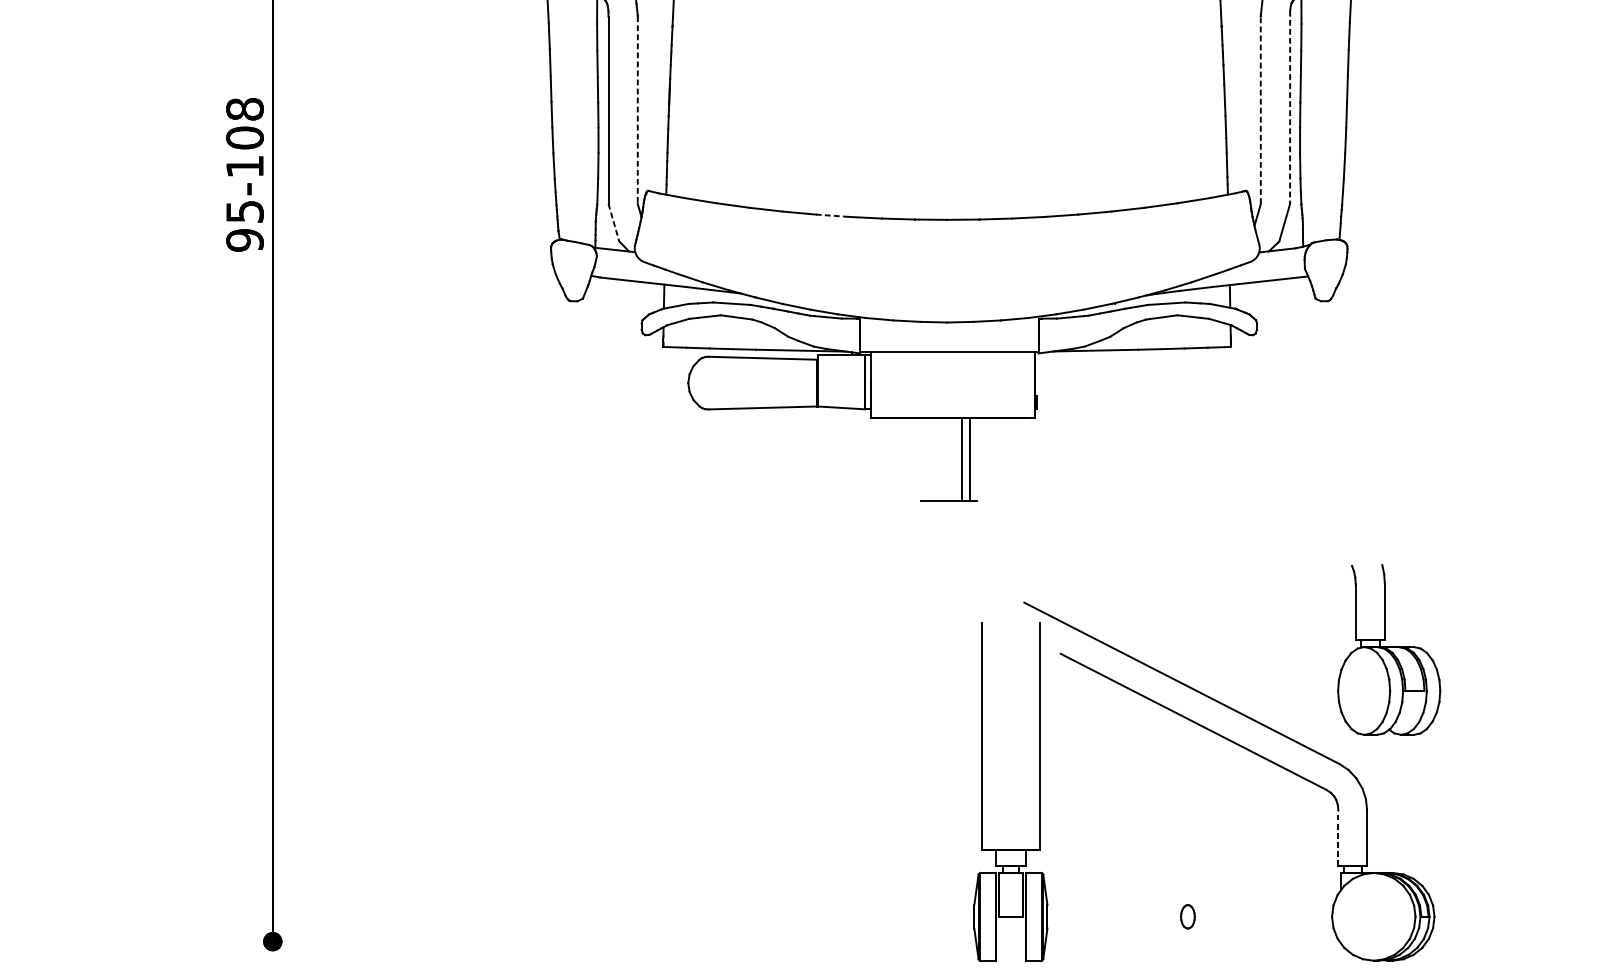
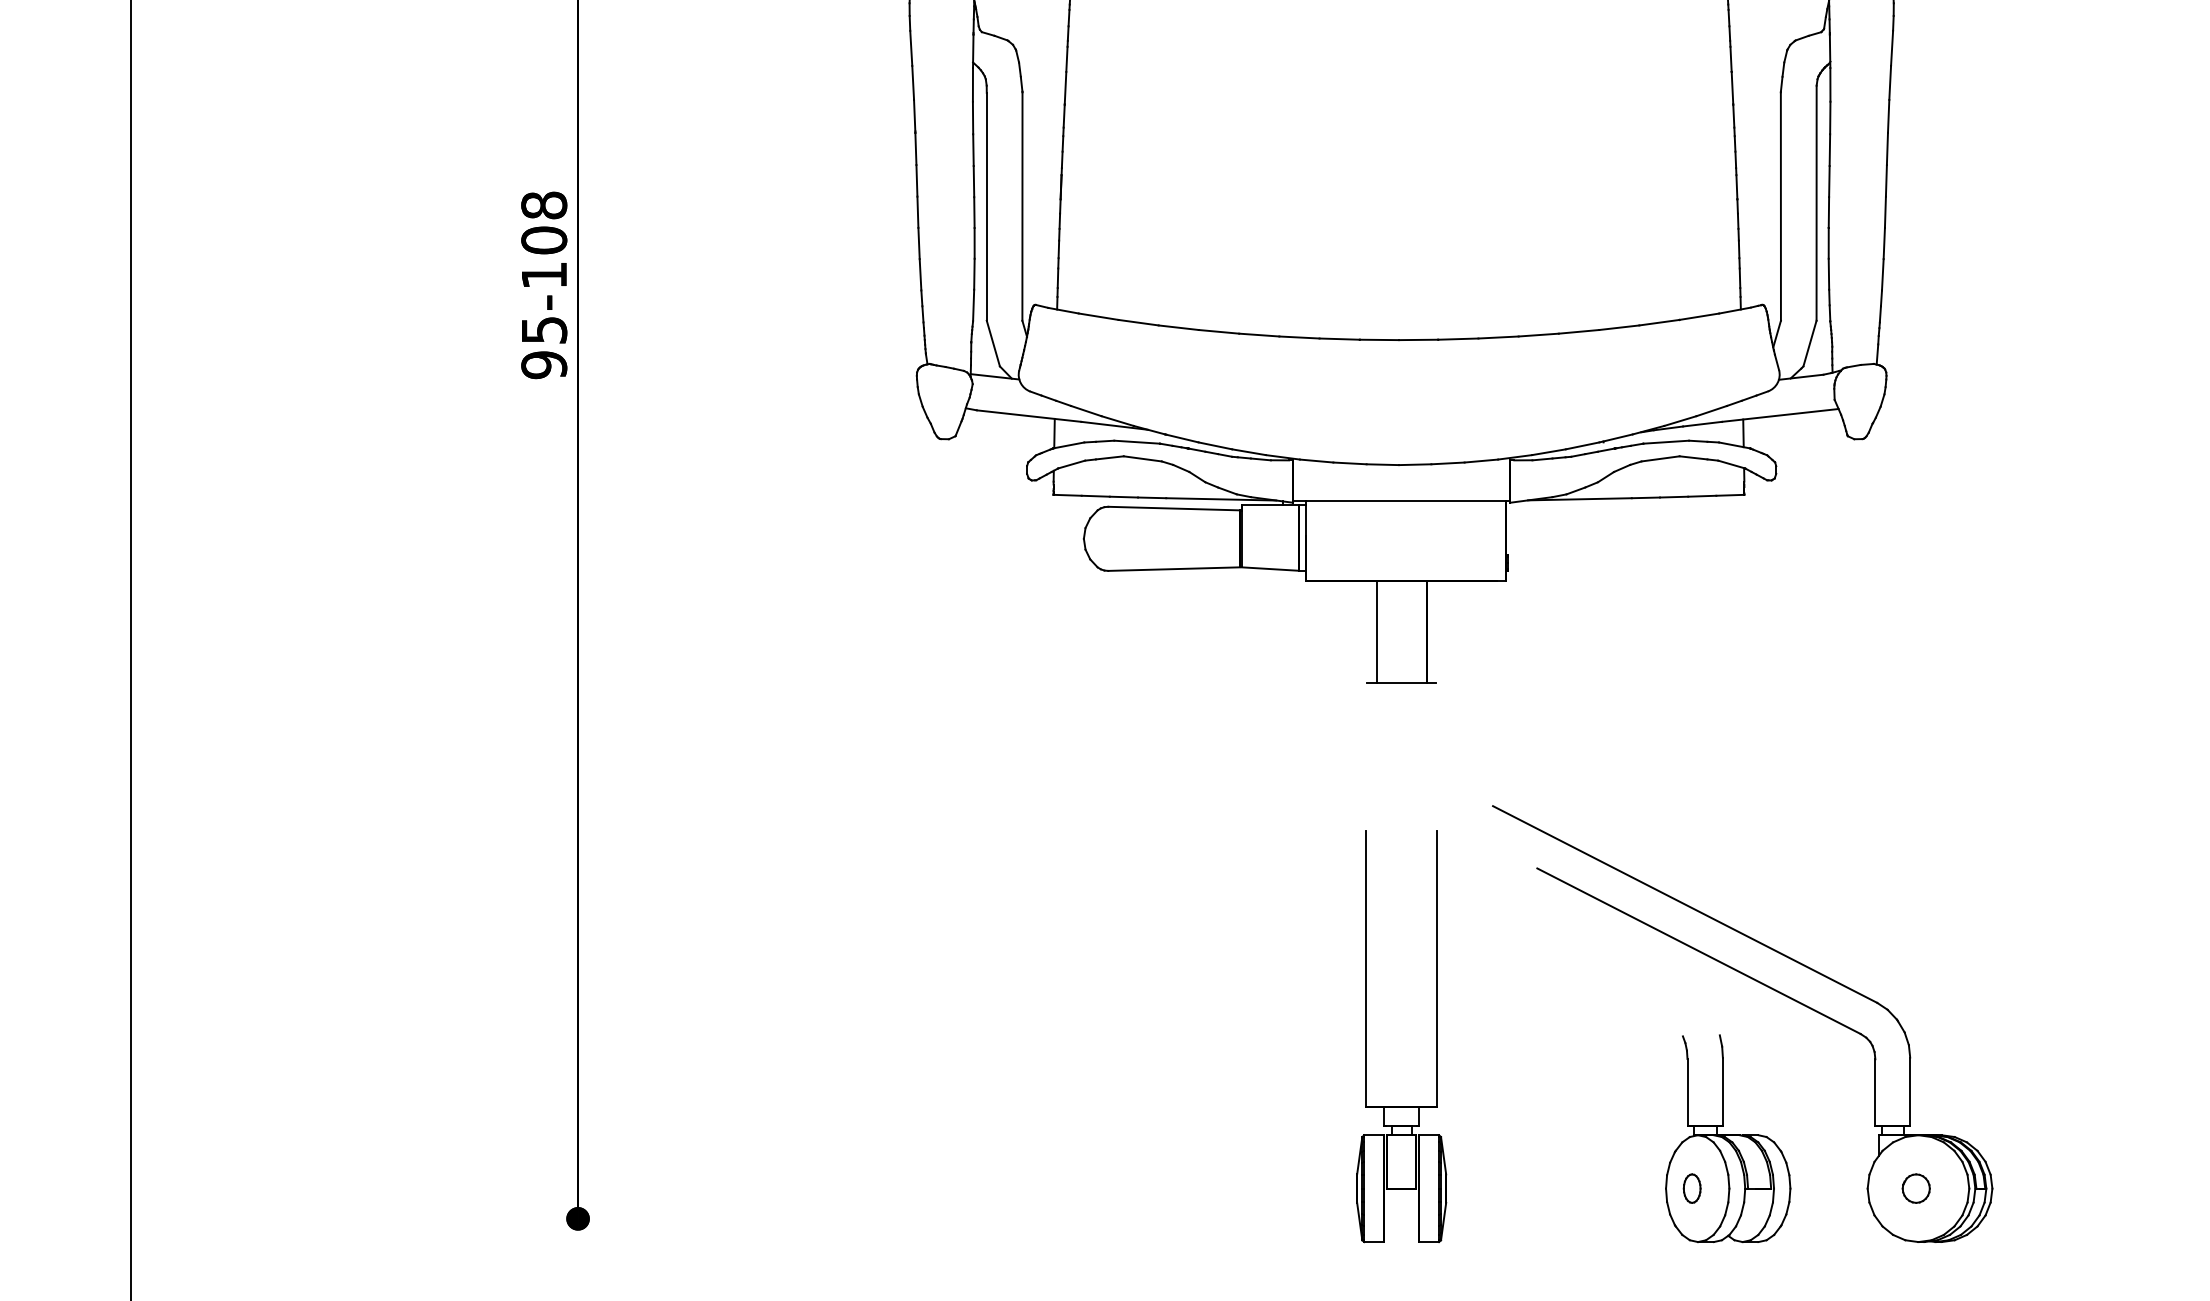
line: (1290, 107) -> (1816, 203), dashed -> solid
line: (637, 110) -> (1022, 207), dashed -> solid
line: (1260, 110) -> (1780, 206), dashed -> solid
line: (832, 216) -> (1259, 335), dashed -> solid
line: (614, 222) -> (993, 343), dashed -> solid
line: (961, 459) -> (1376, 631), moved
part: (1389, 649) -> (1728, 1138), moved
part: (982, 791) -> (1366, 1036), moved
line: (1338, 837) -> (1875, 1092), dashed -> solid
part: (1371, 916) -> (1915, 1188), added

